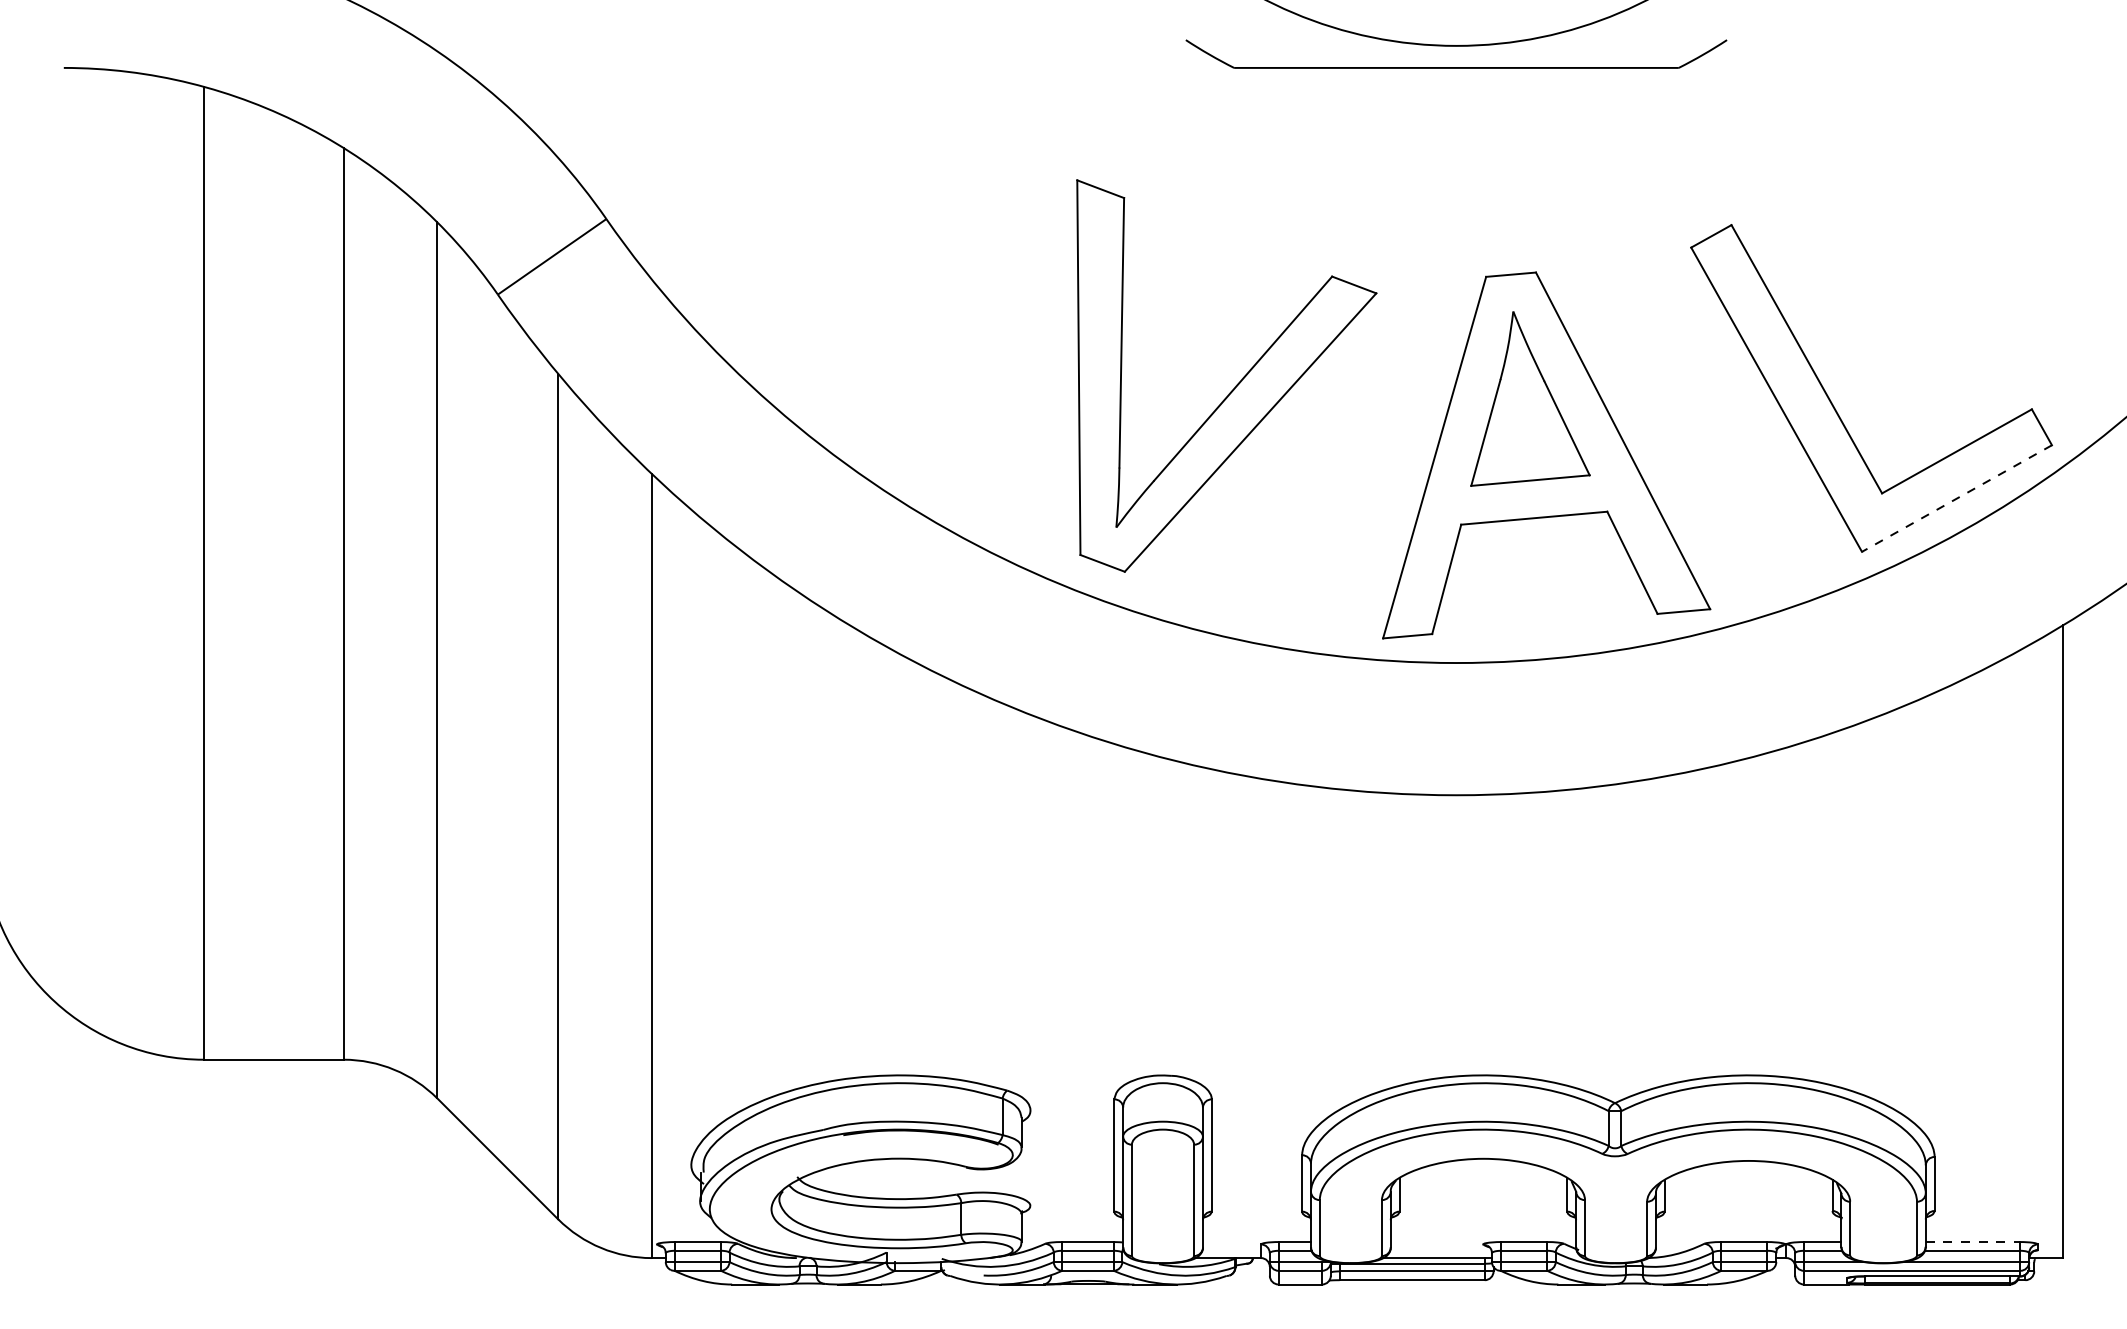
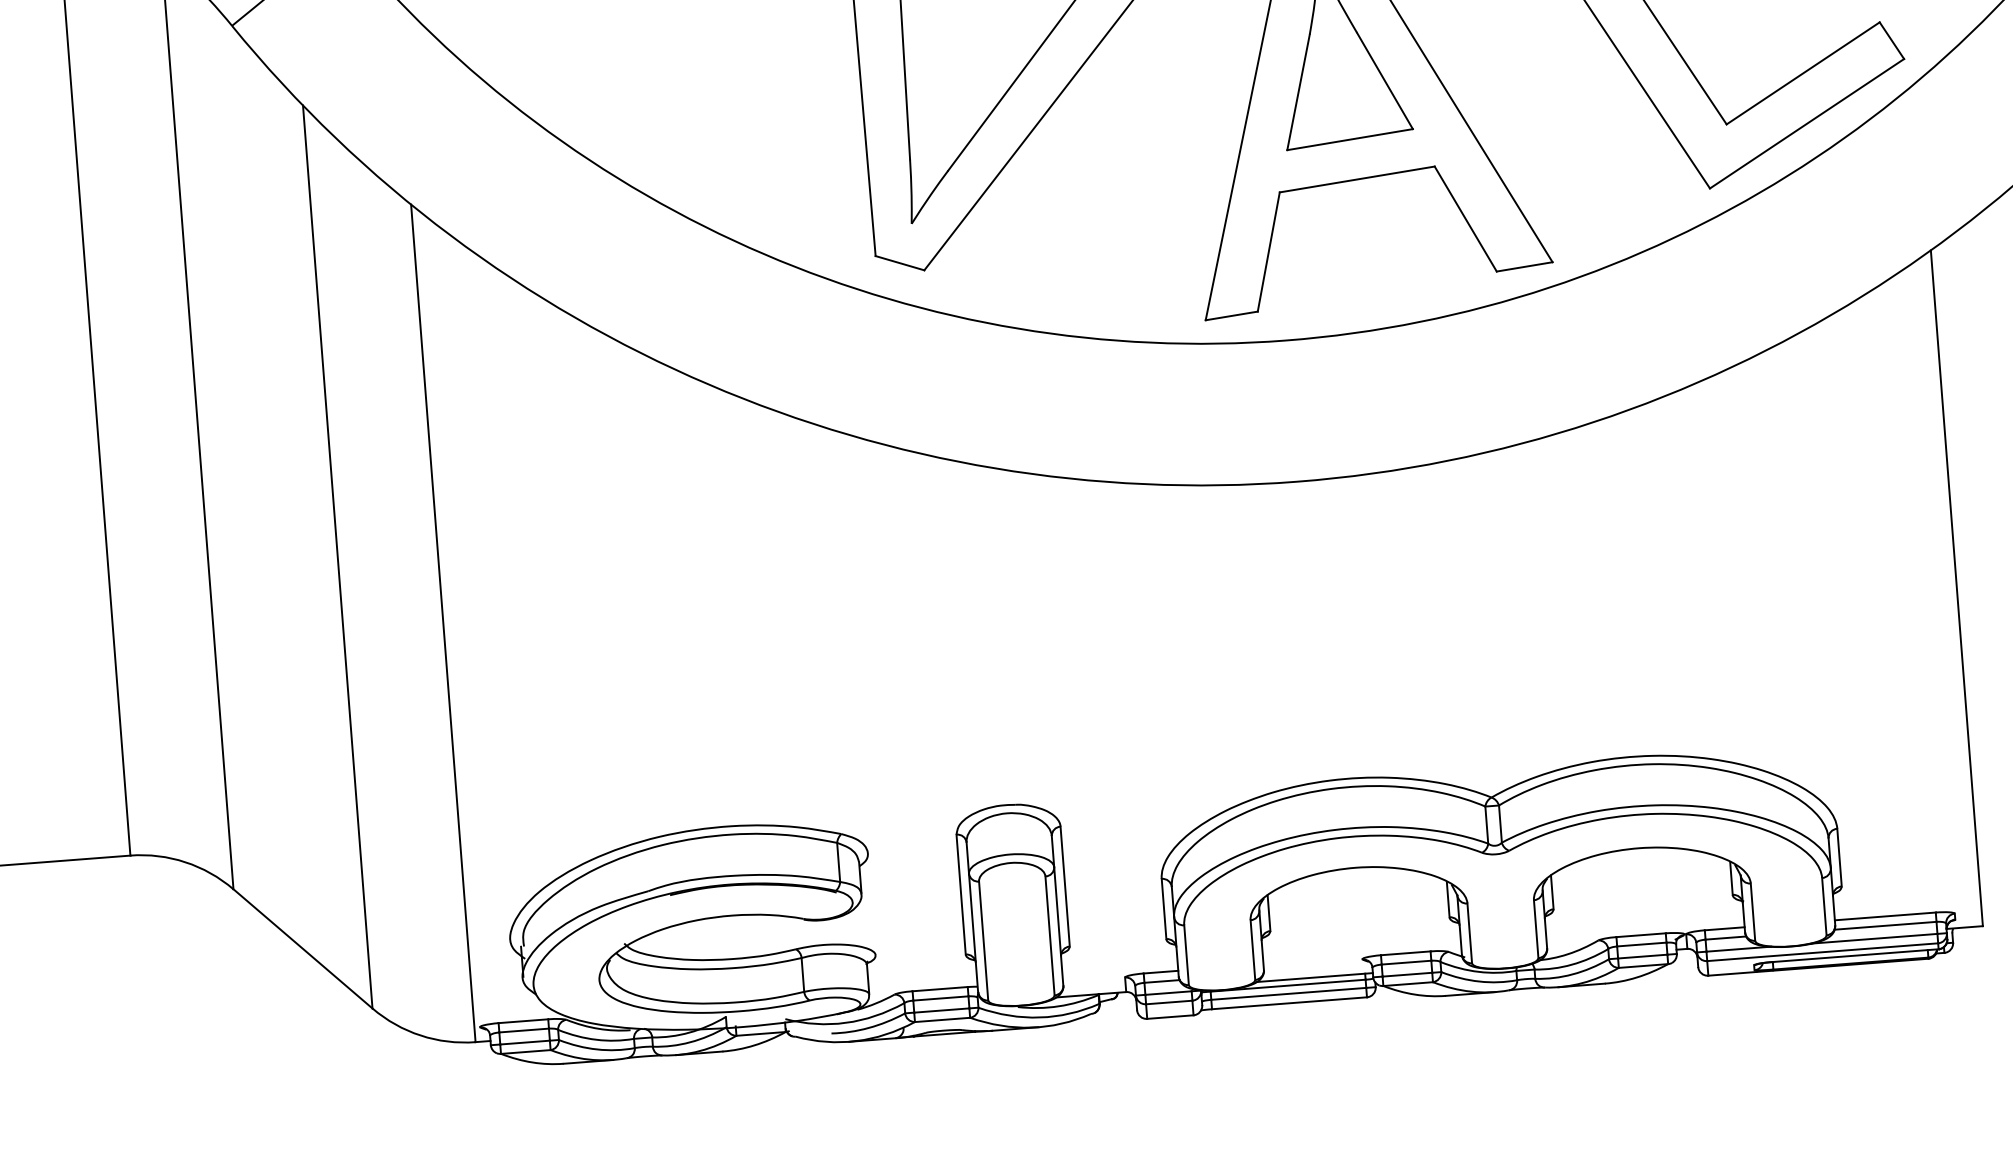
line: (1956, 498) -> (1806, 123), dashed -> solid
line: (1973, 1242) -> (1885, 916), dashed -> solid

